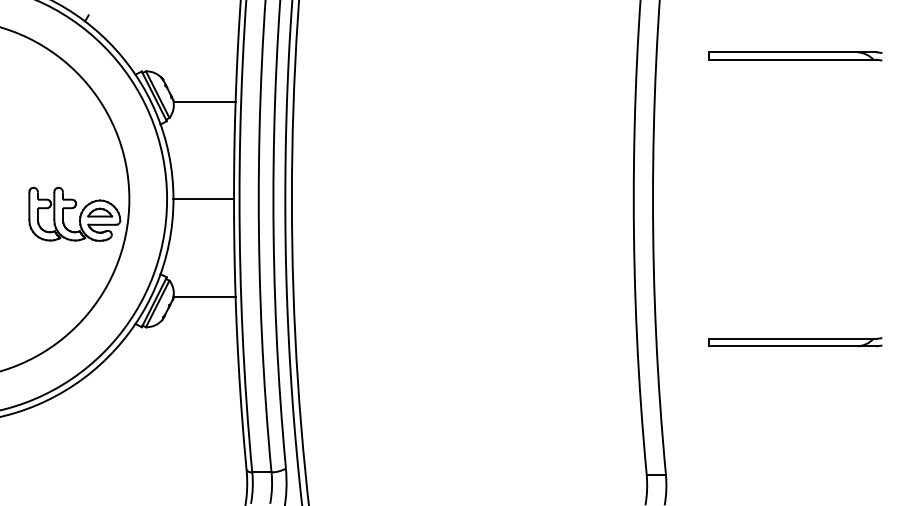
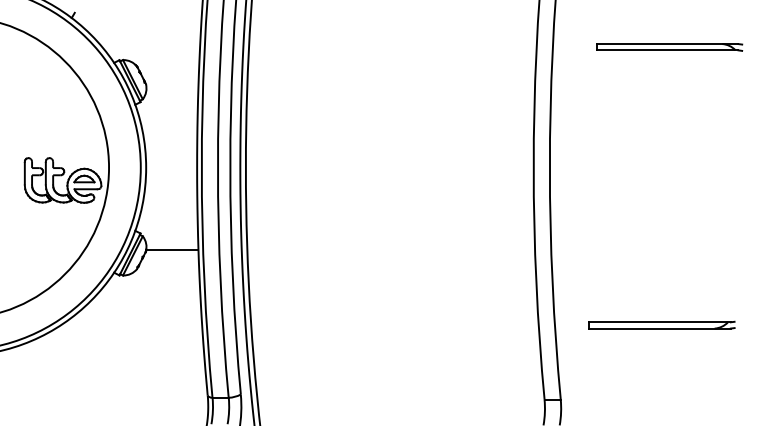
line: (204, 102) -> (172, 86), removed
line: (203, 199) -> (171, 167), removed
part: (795, 342) -> (662, 325), moved

